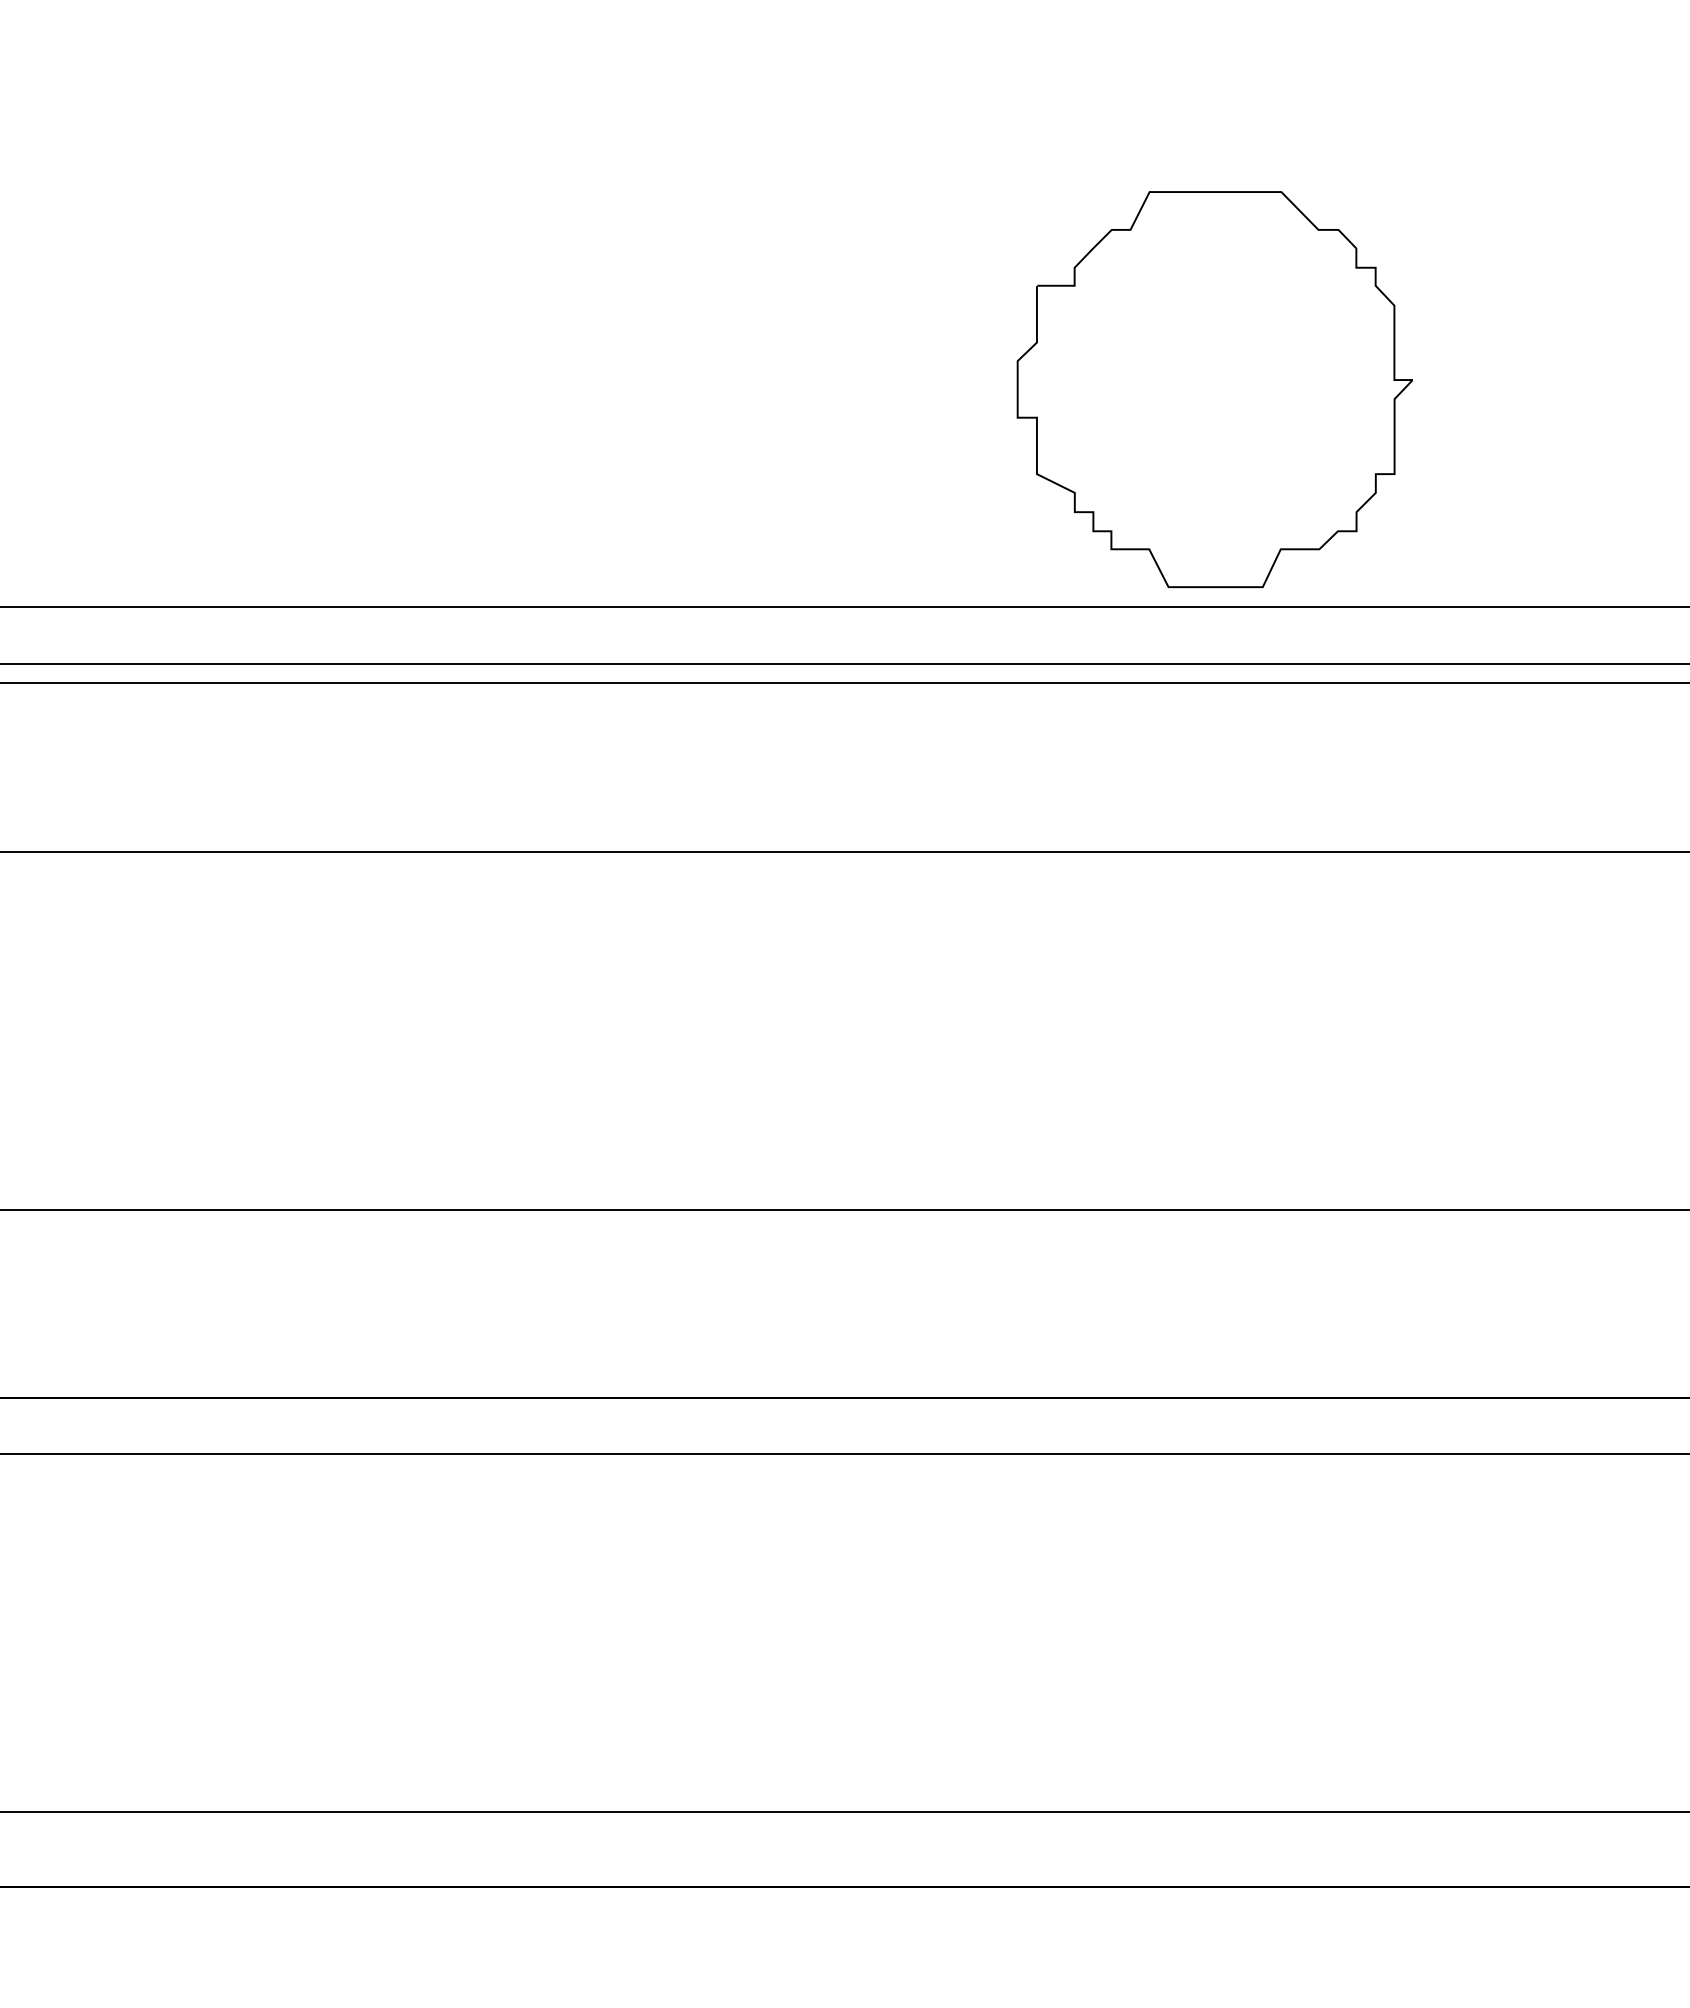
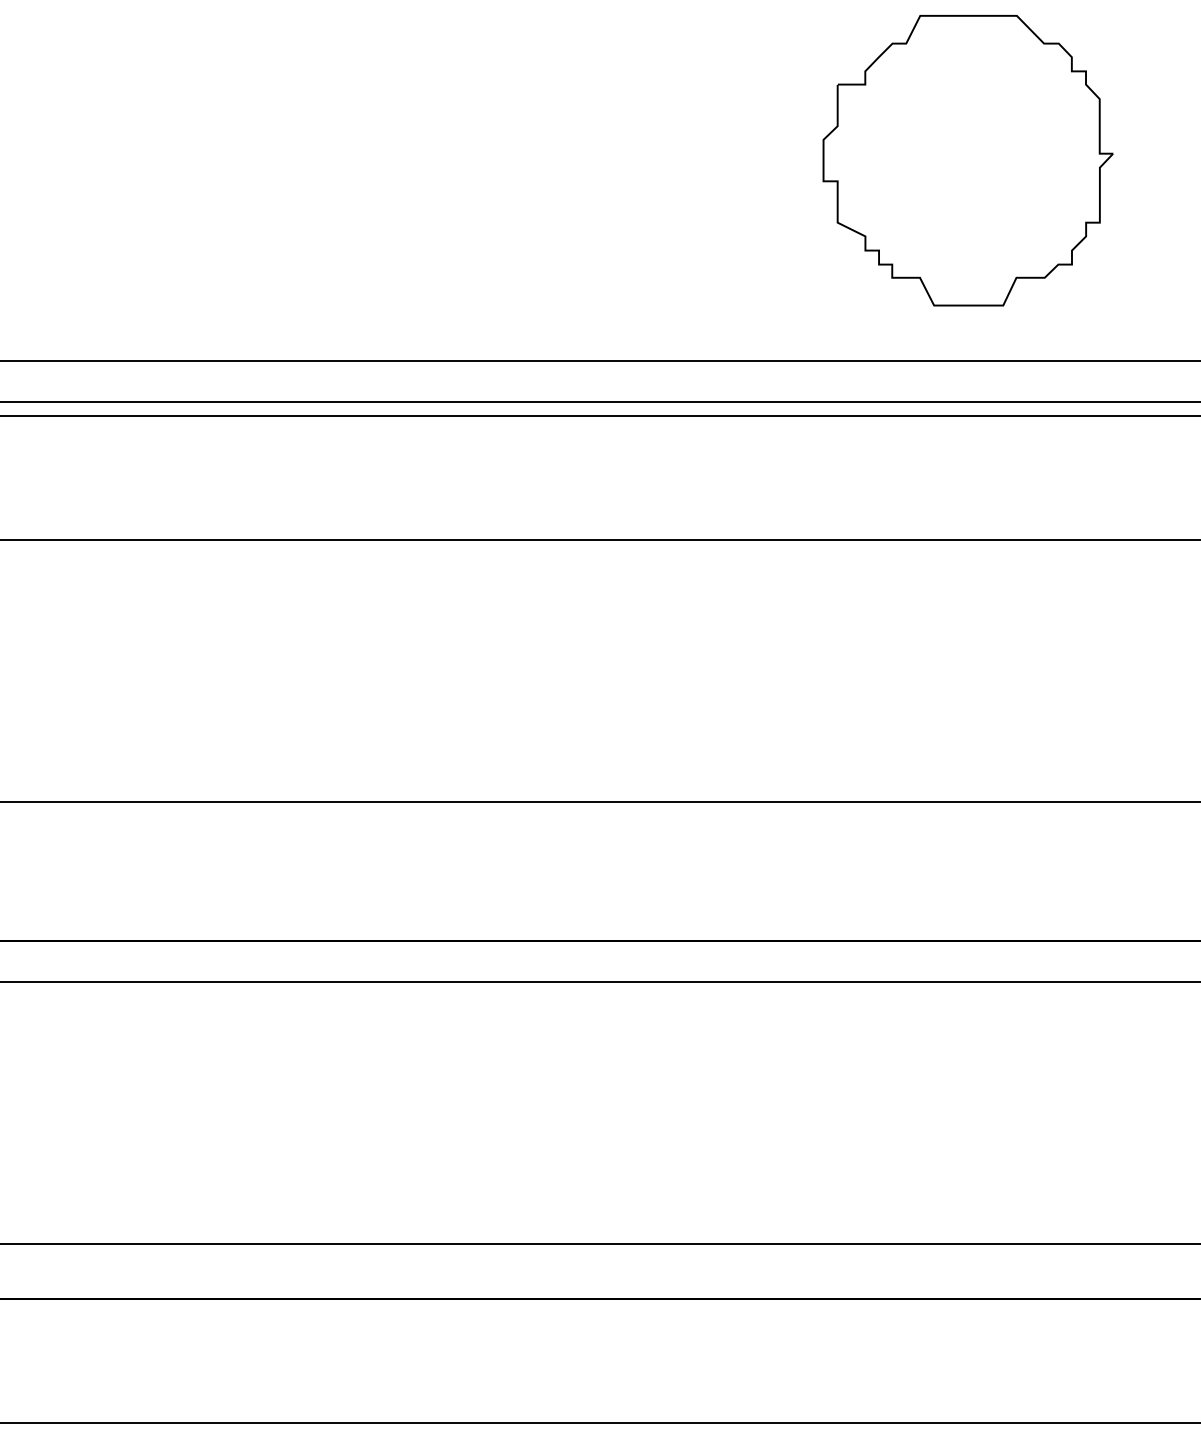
part: (1214, 389) -> (967, 160), moved

